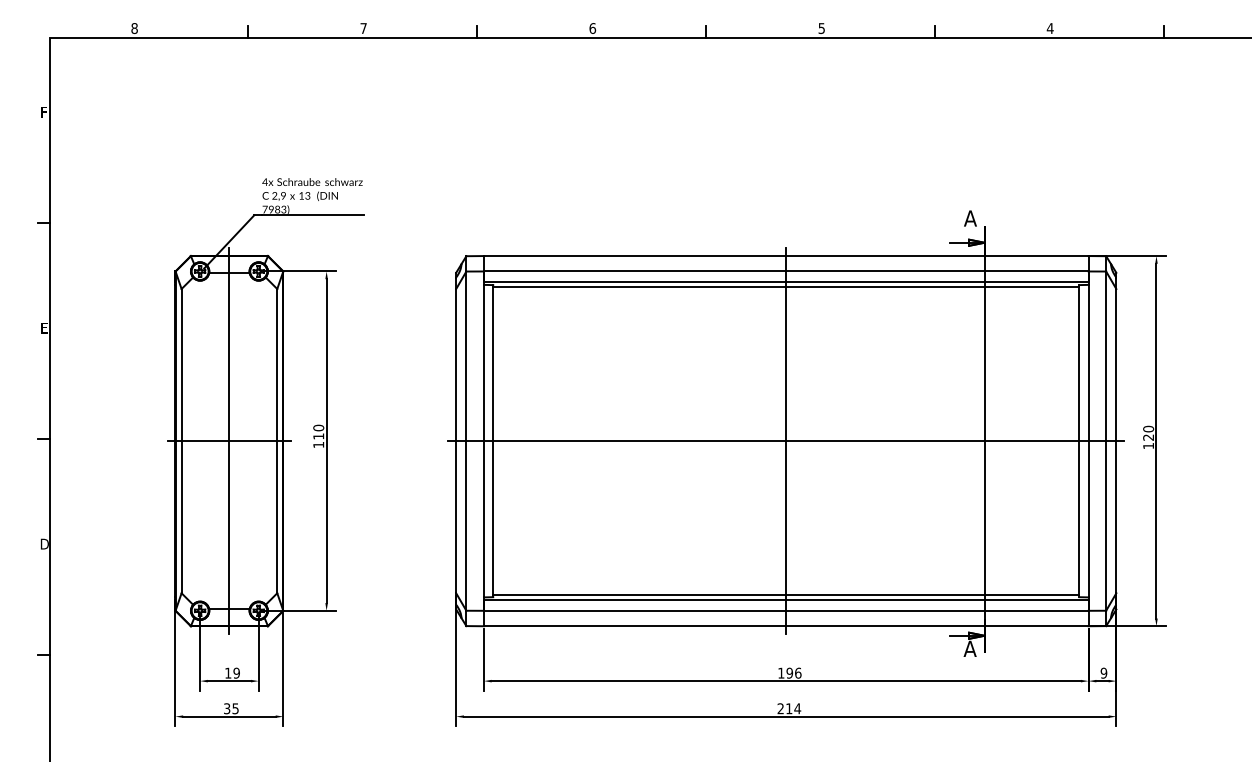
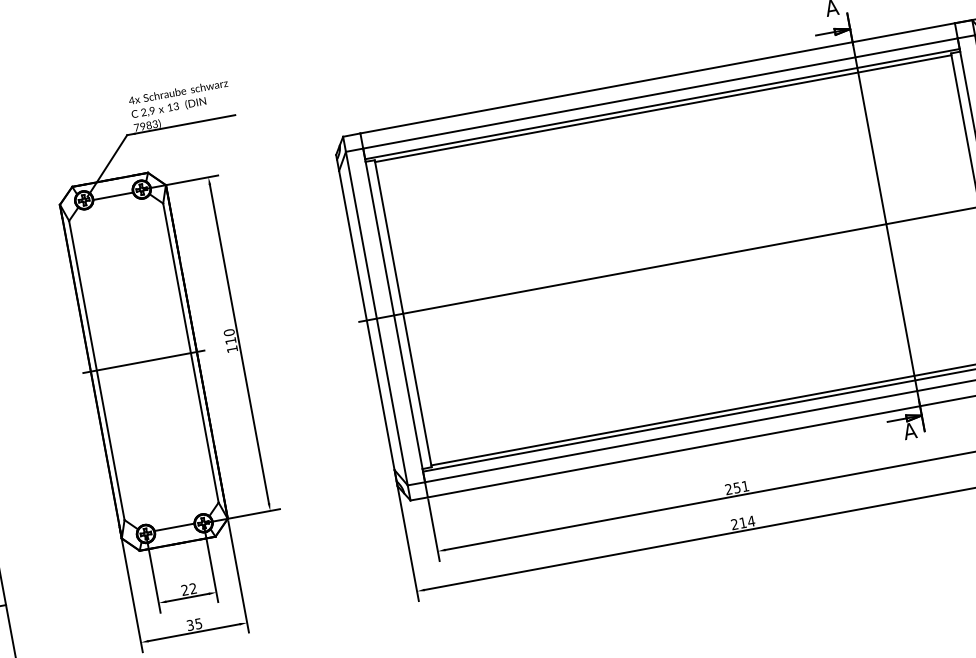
line: (229, 440) -> (143, 361), removed
line: (786, 440) -> (691, 259), removed
text: (232, 672) -> (189, 588), 19 -> 22
text: (789, 672) -> (736, 487), 196 -> 251

